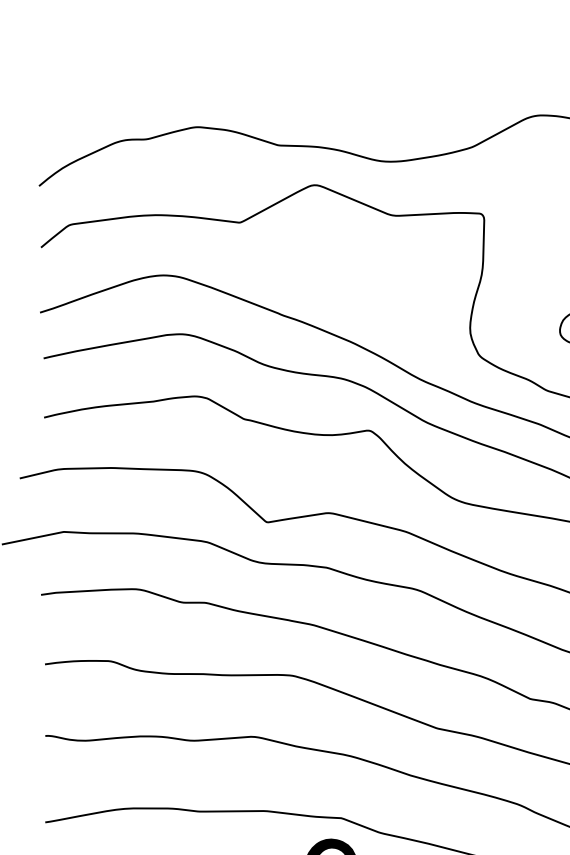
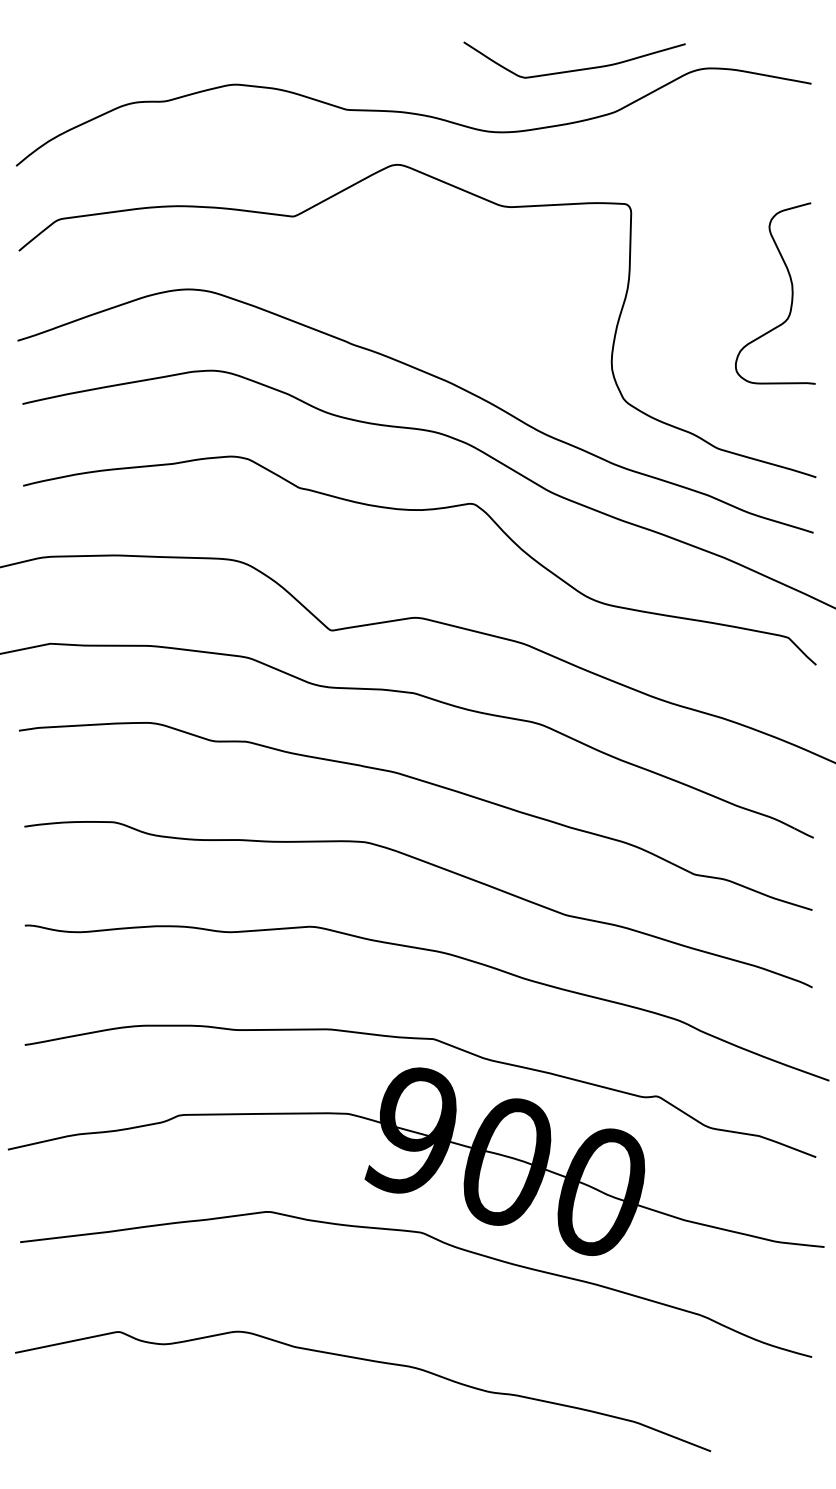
curve: (443, 116) -> (574, 69), added

